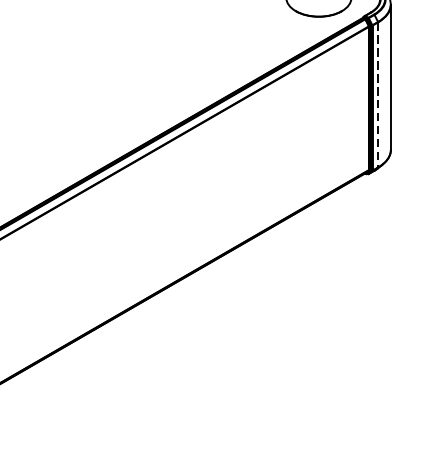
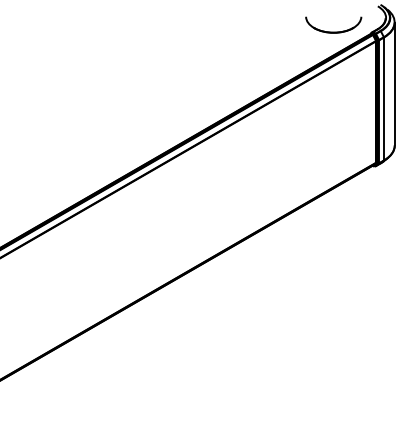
line: (377, 95) -> (383, 99), dashed -> solid

